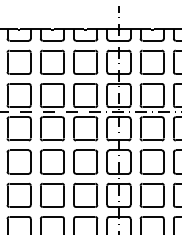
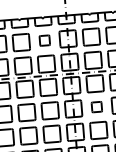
part: (85, 61) -> (44, 40), size x0.6
part: (151, 161) -> (96, 106), size x0.6

